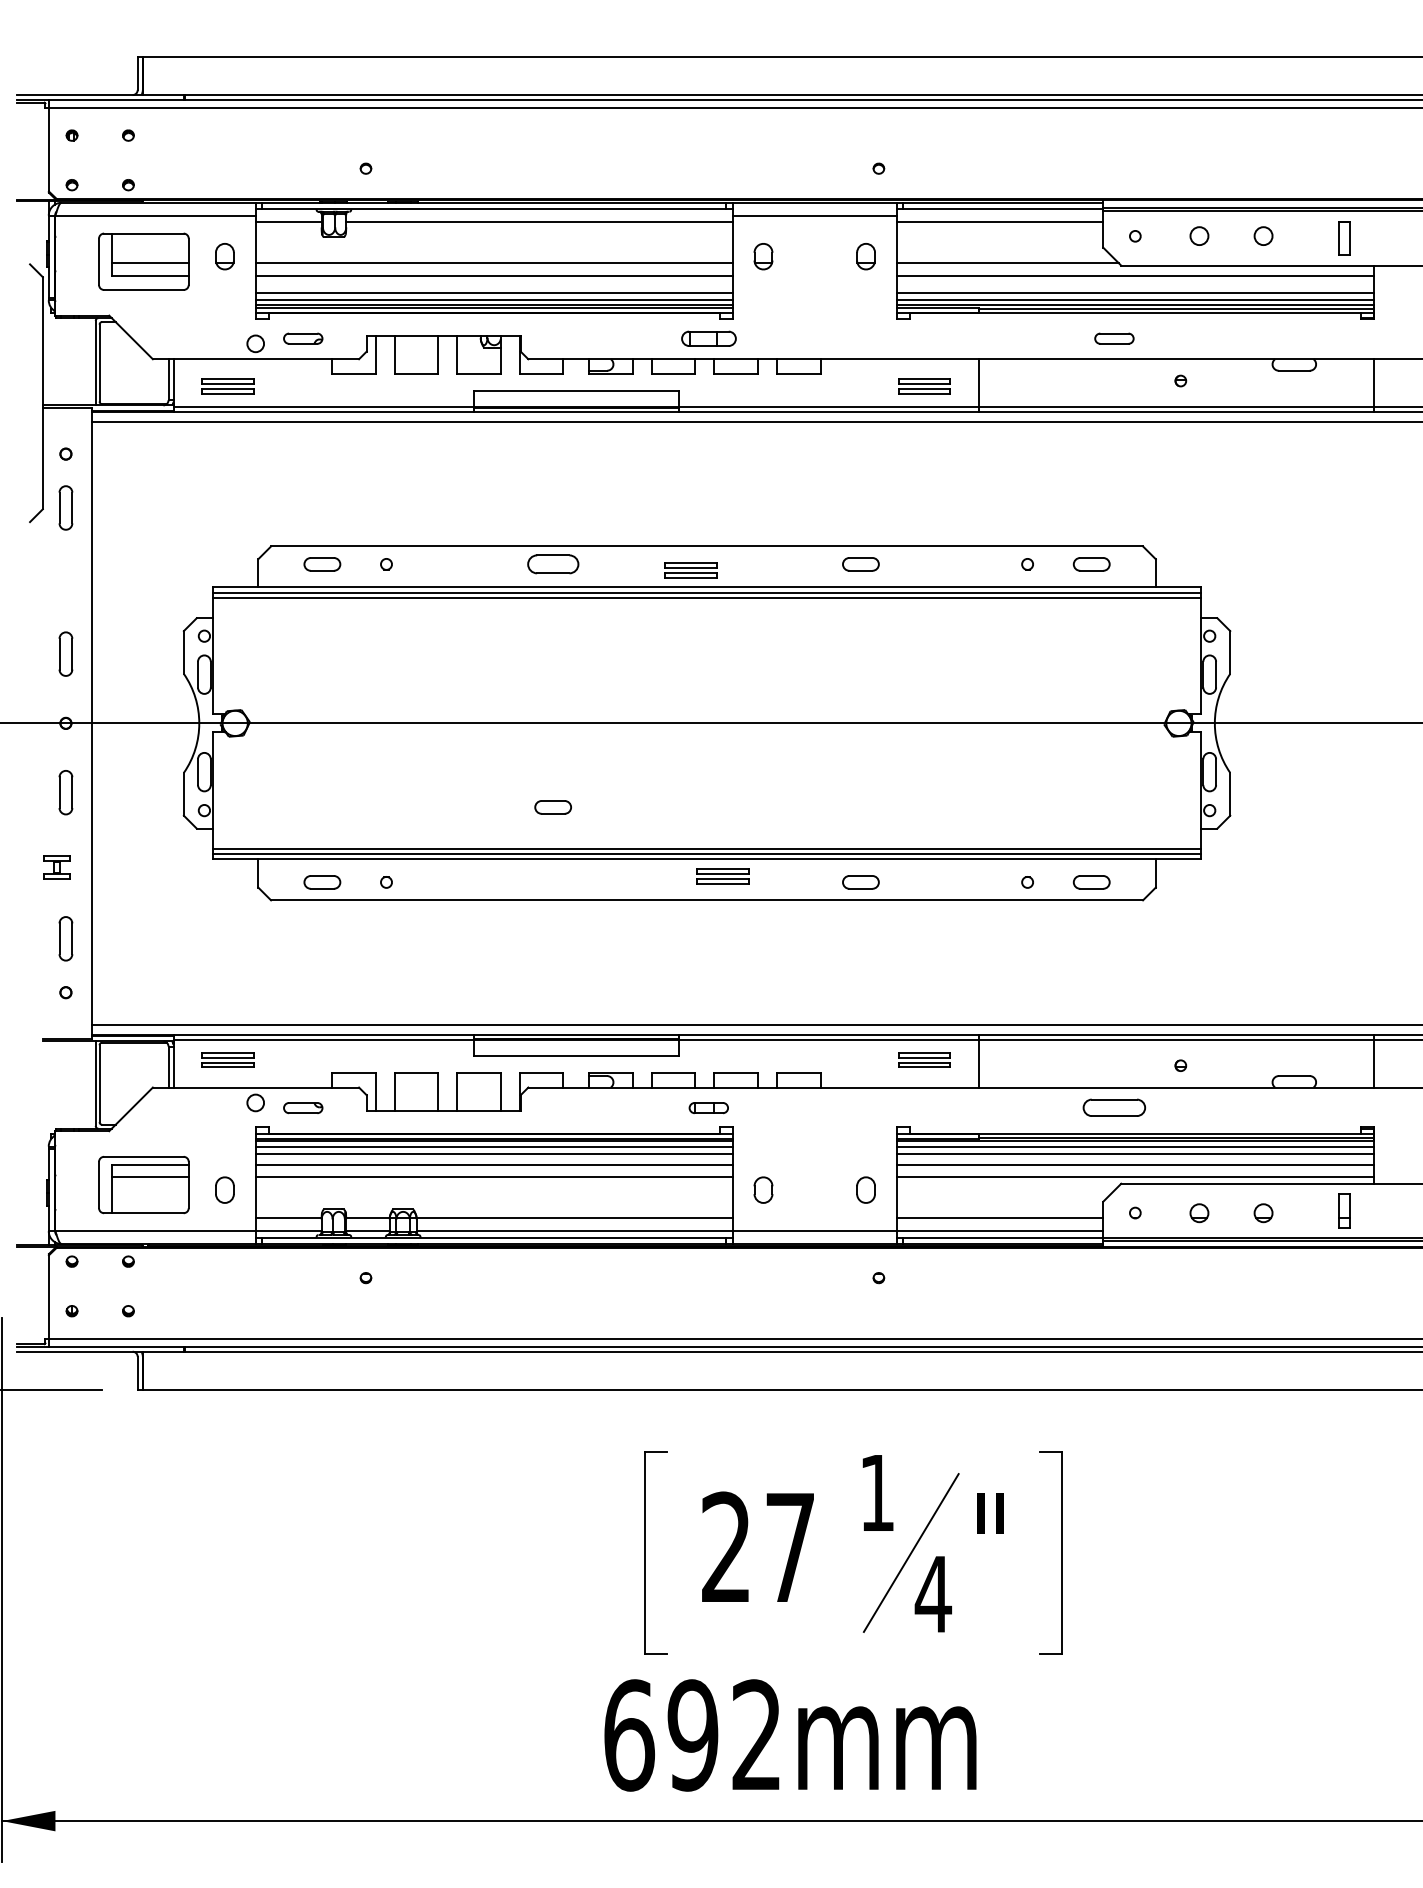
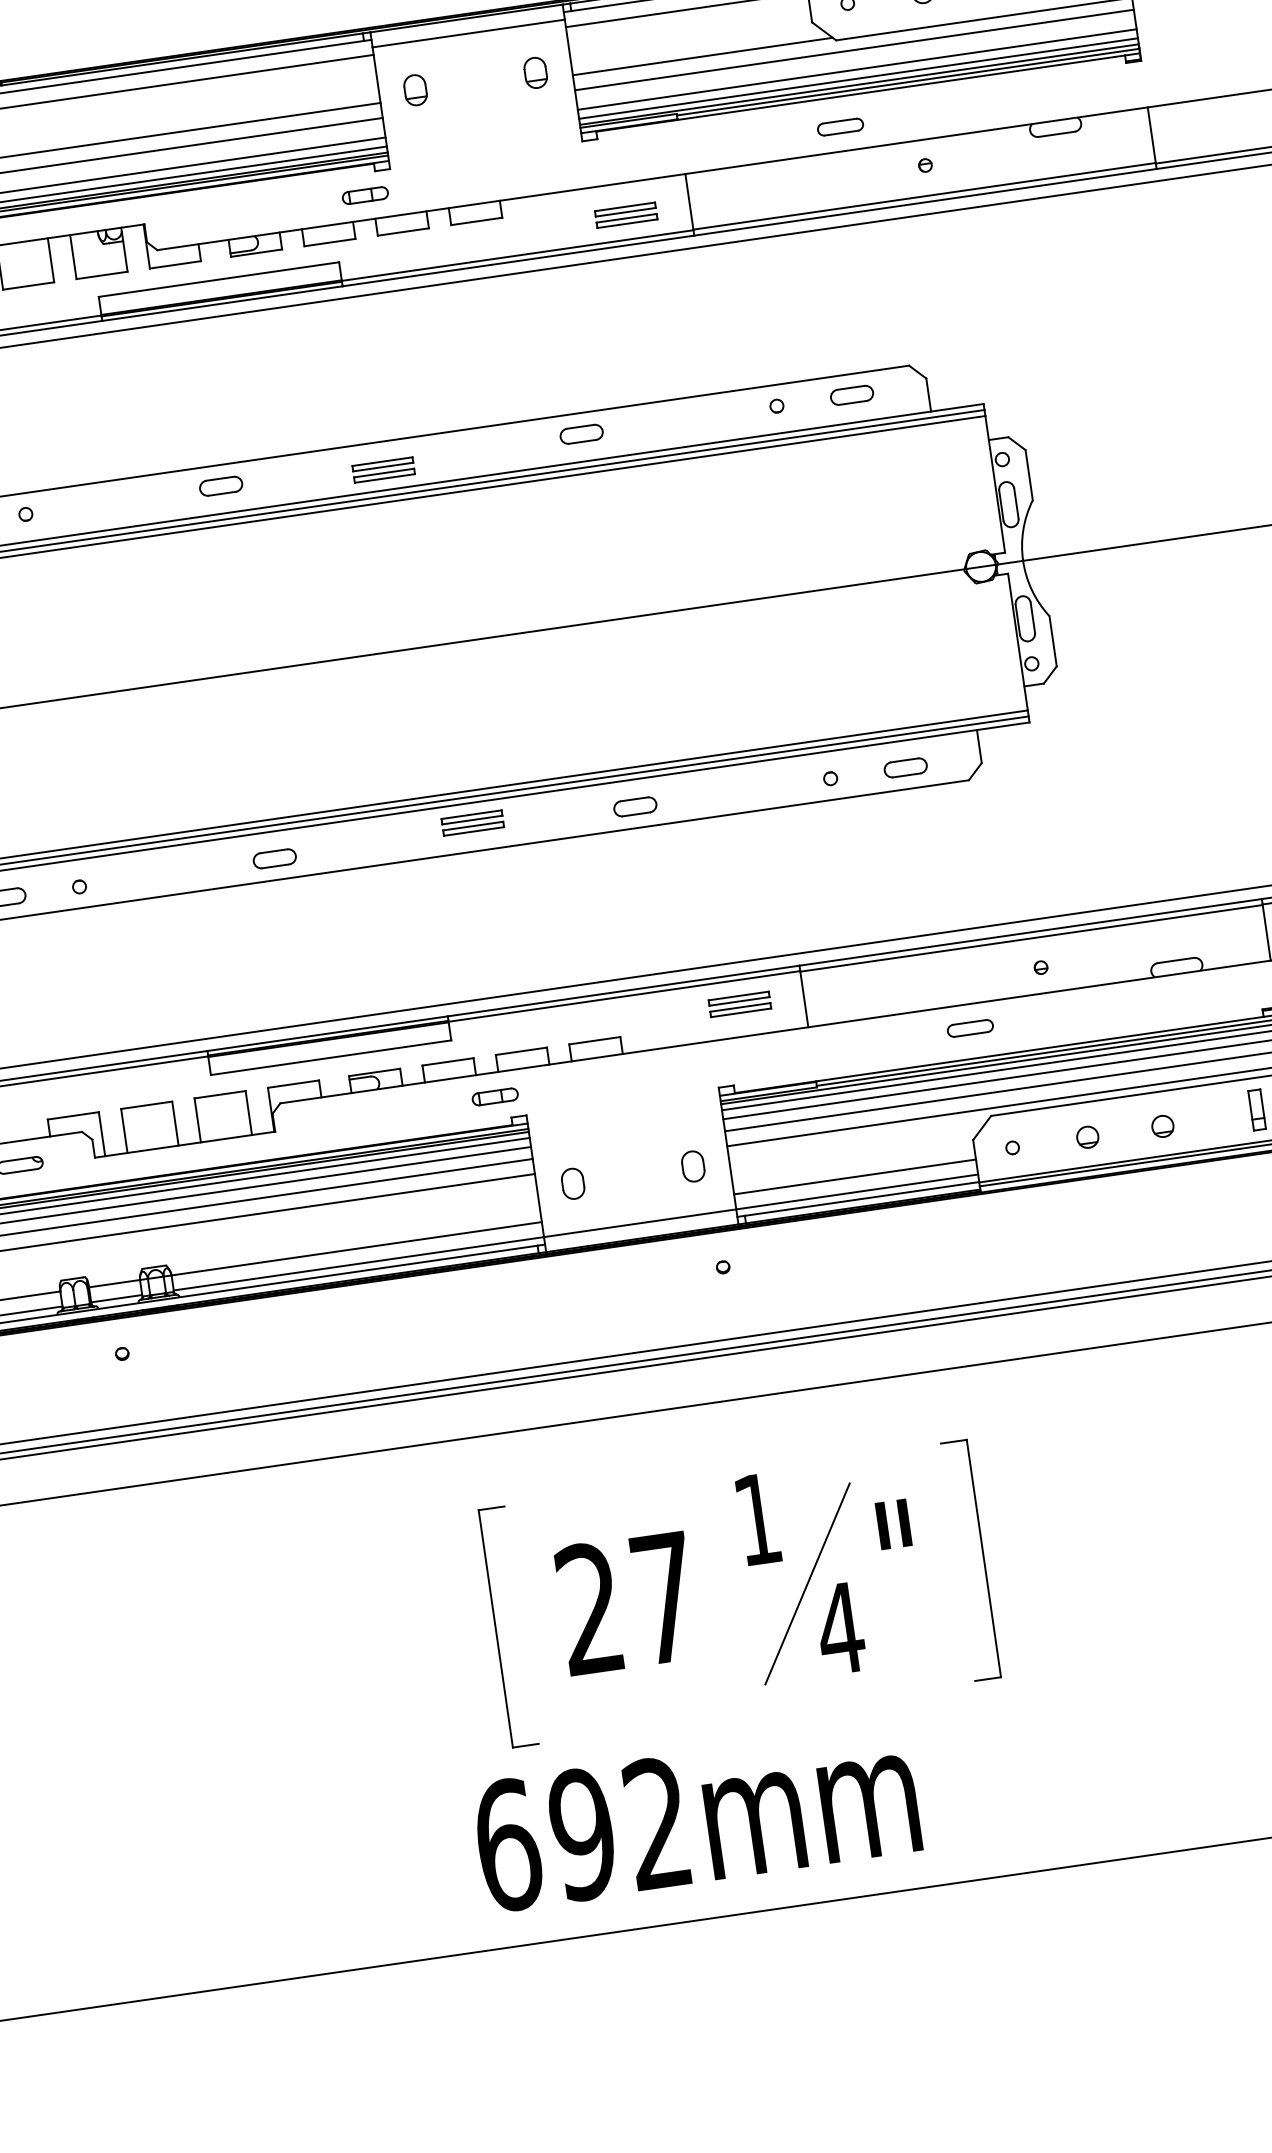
part: (708, 338) -> (364, 195), size x0.71
part: (552, 564) -> (220, 486), size x0.71
part: (552, 807) -> (274, 859), moved
part: (1114, 1108) -> (970, 1028), size x0.62

